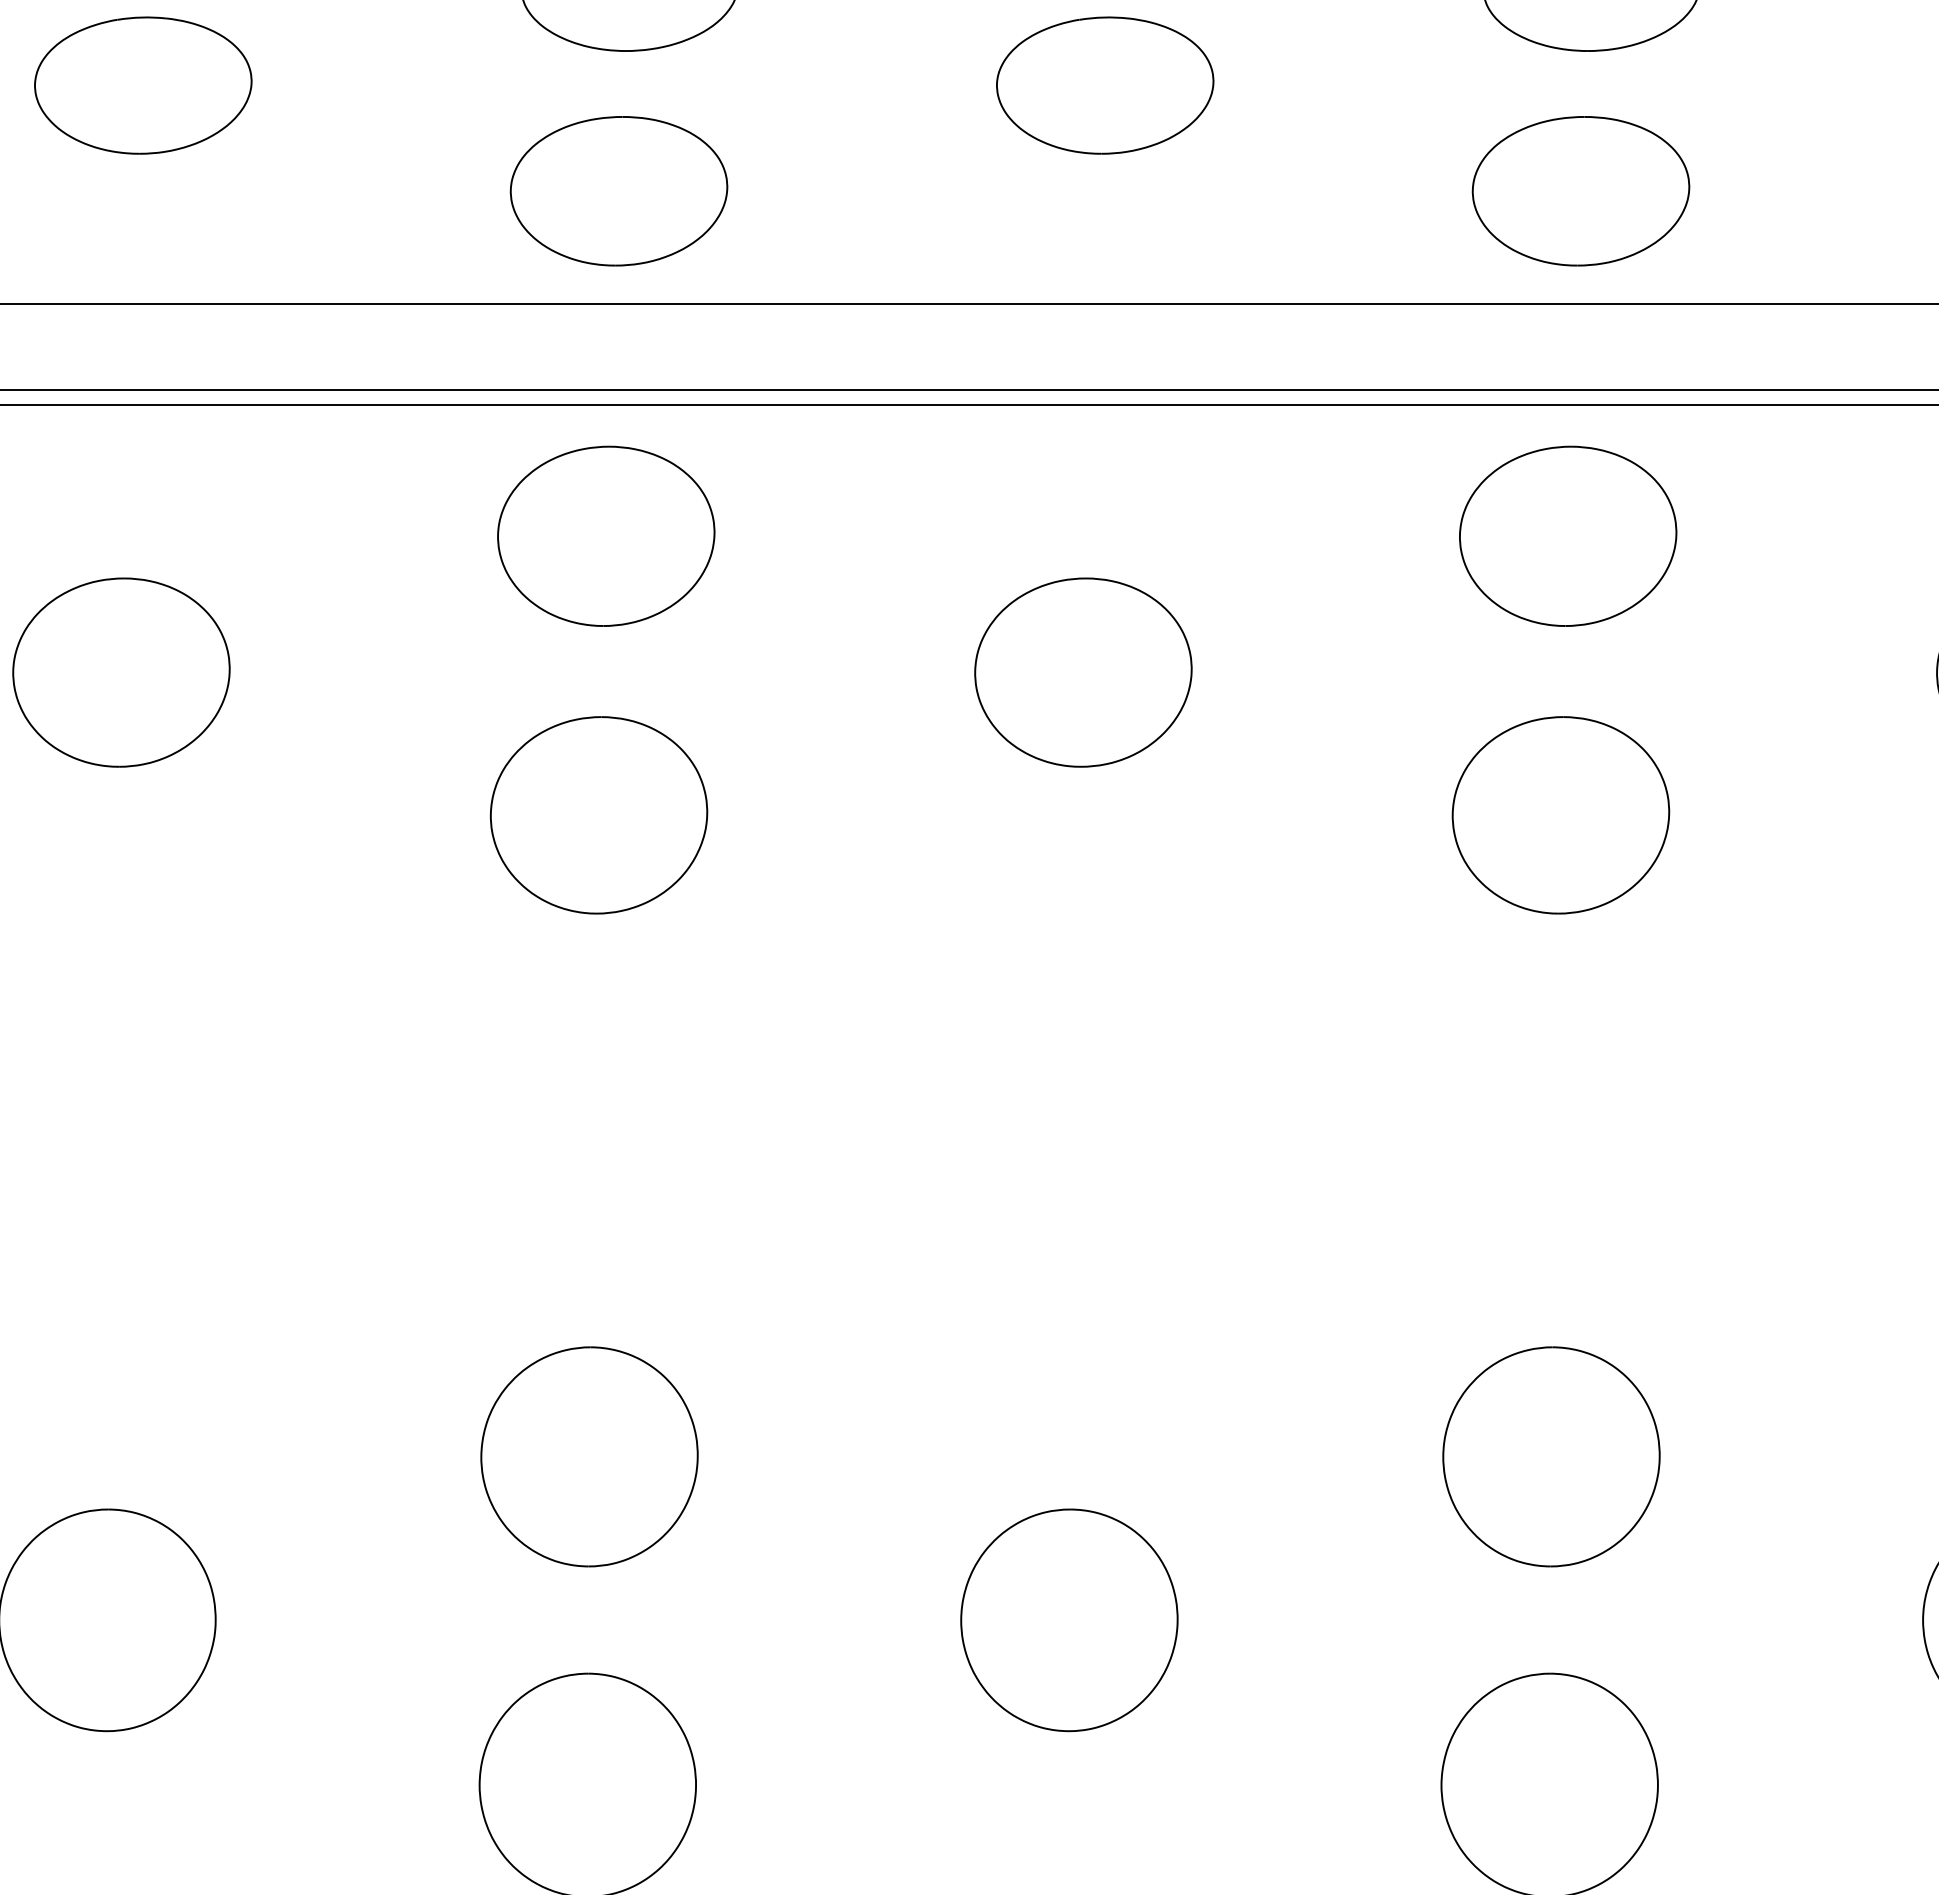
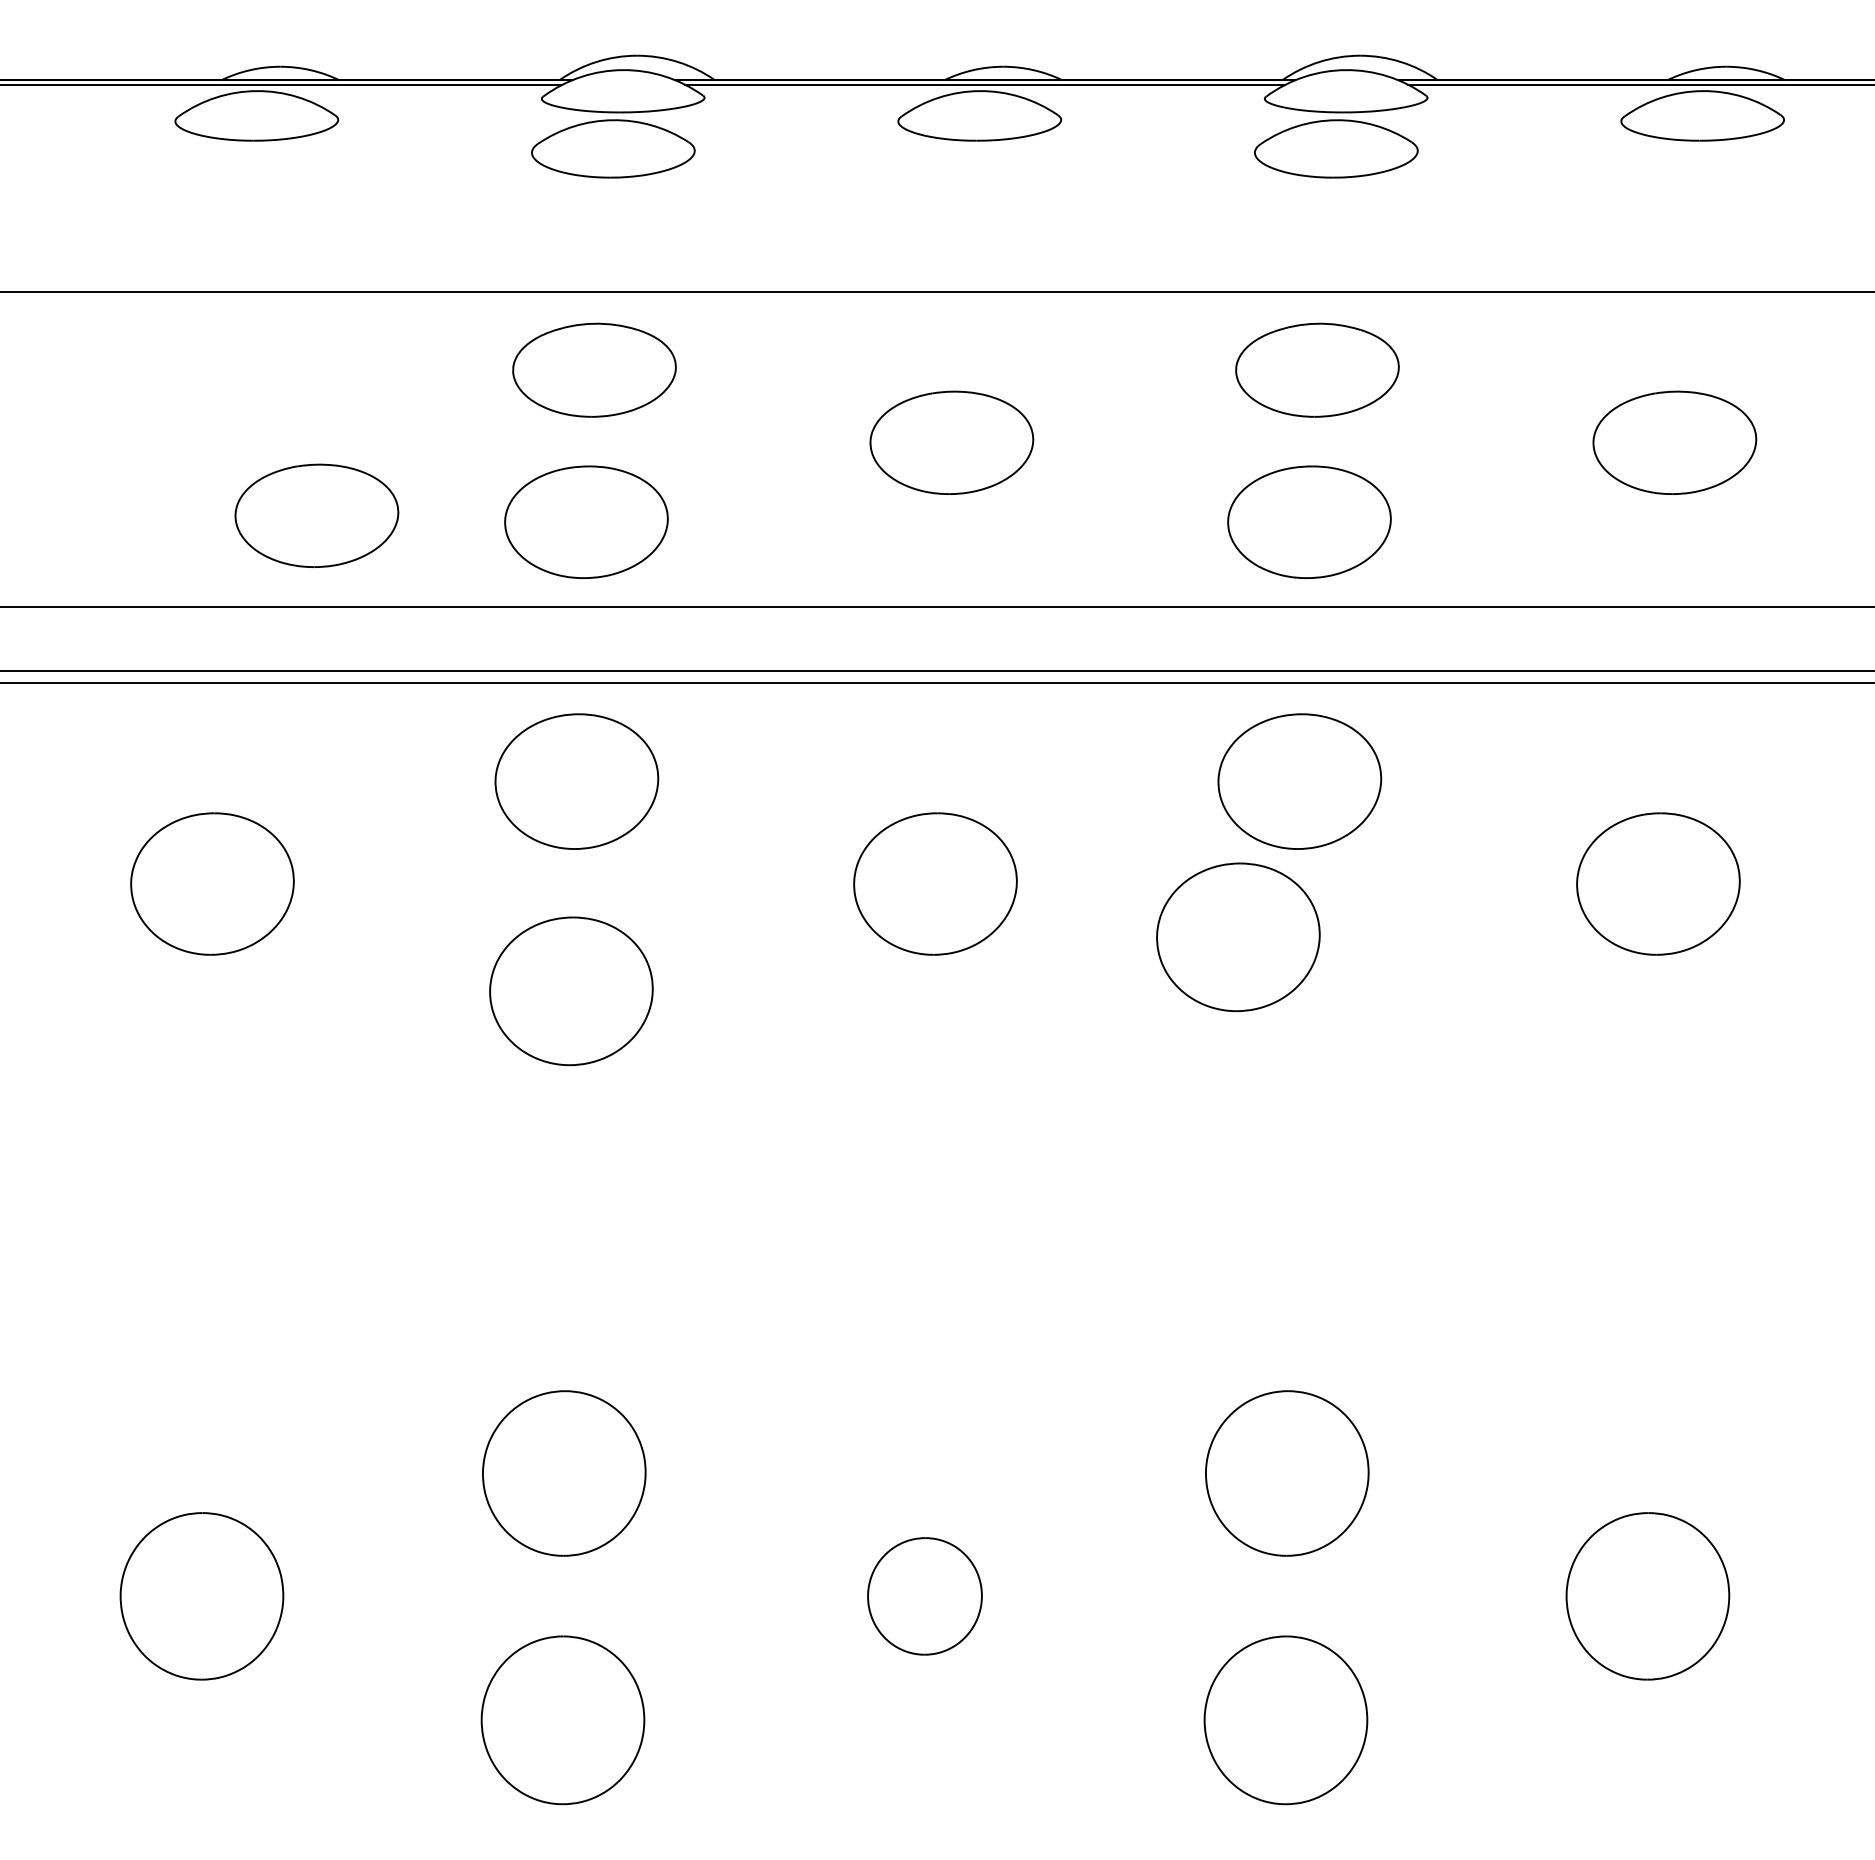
part: (142, 85) -> (316, 515), moved
part: (1561, 815) -> (1238, 937), moved
part: (1068, 1620) -> (924, 1596), size x0.7

